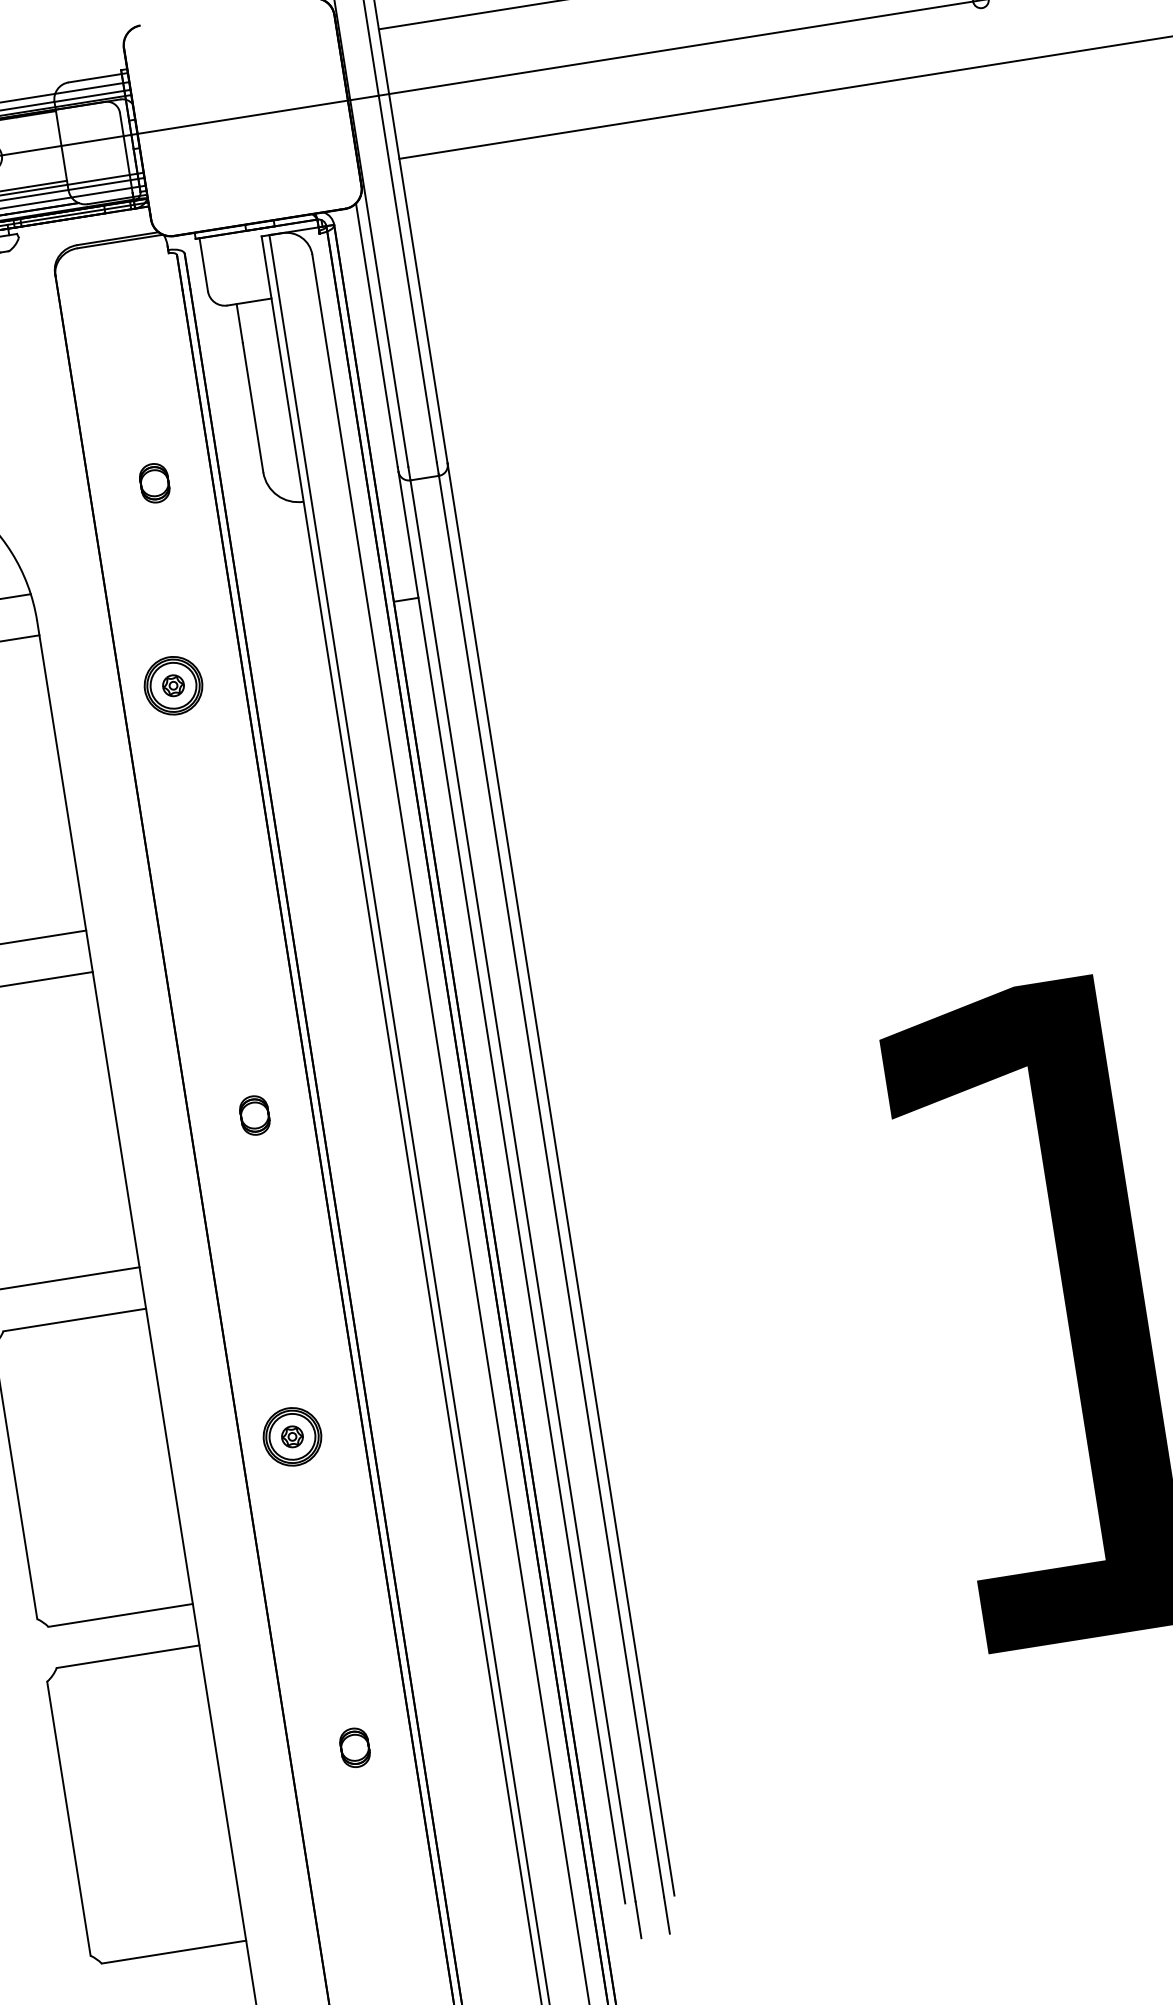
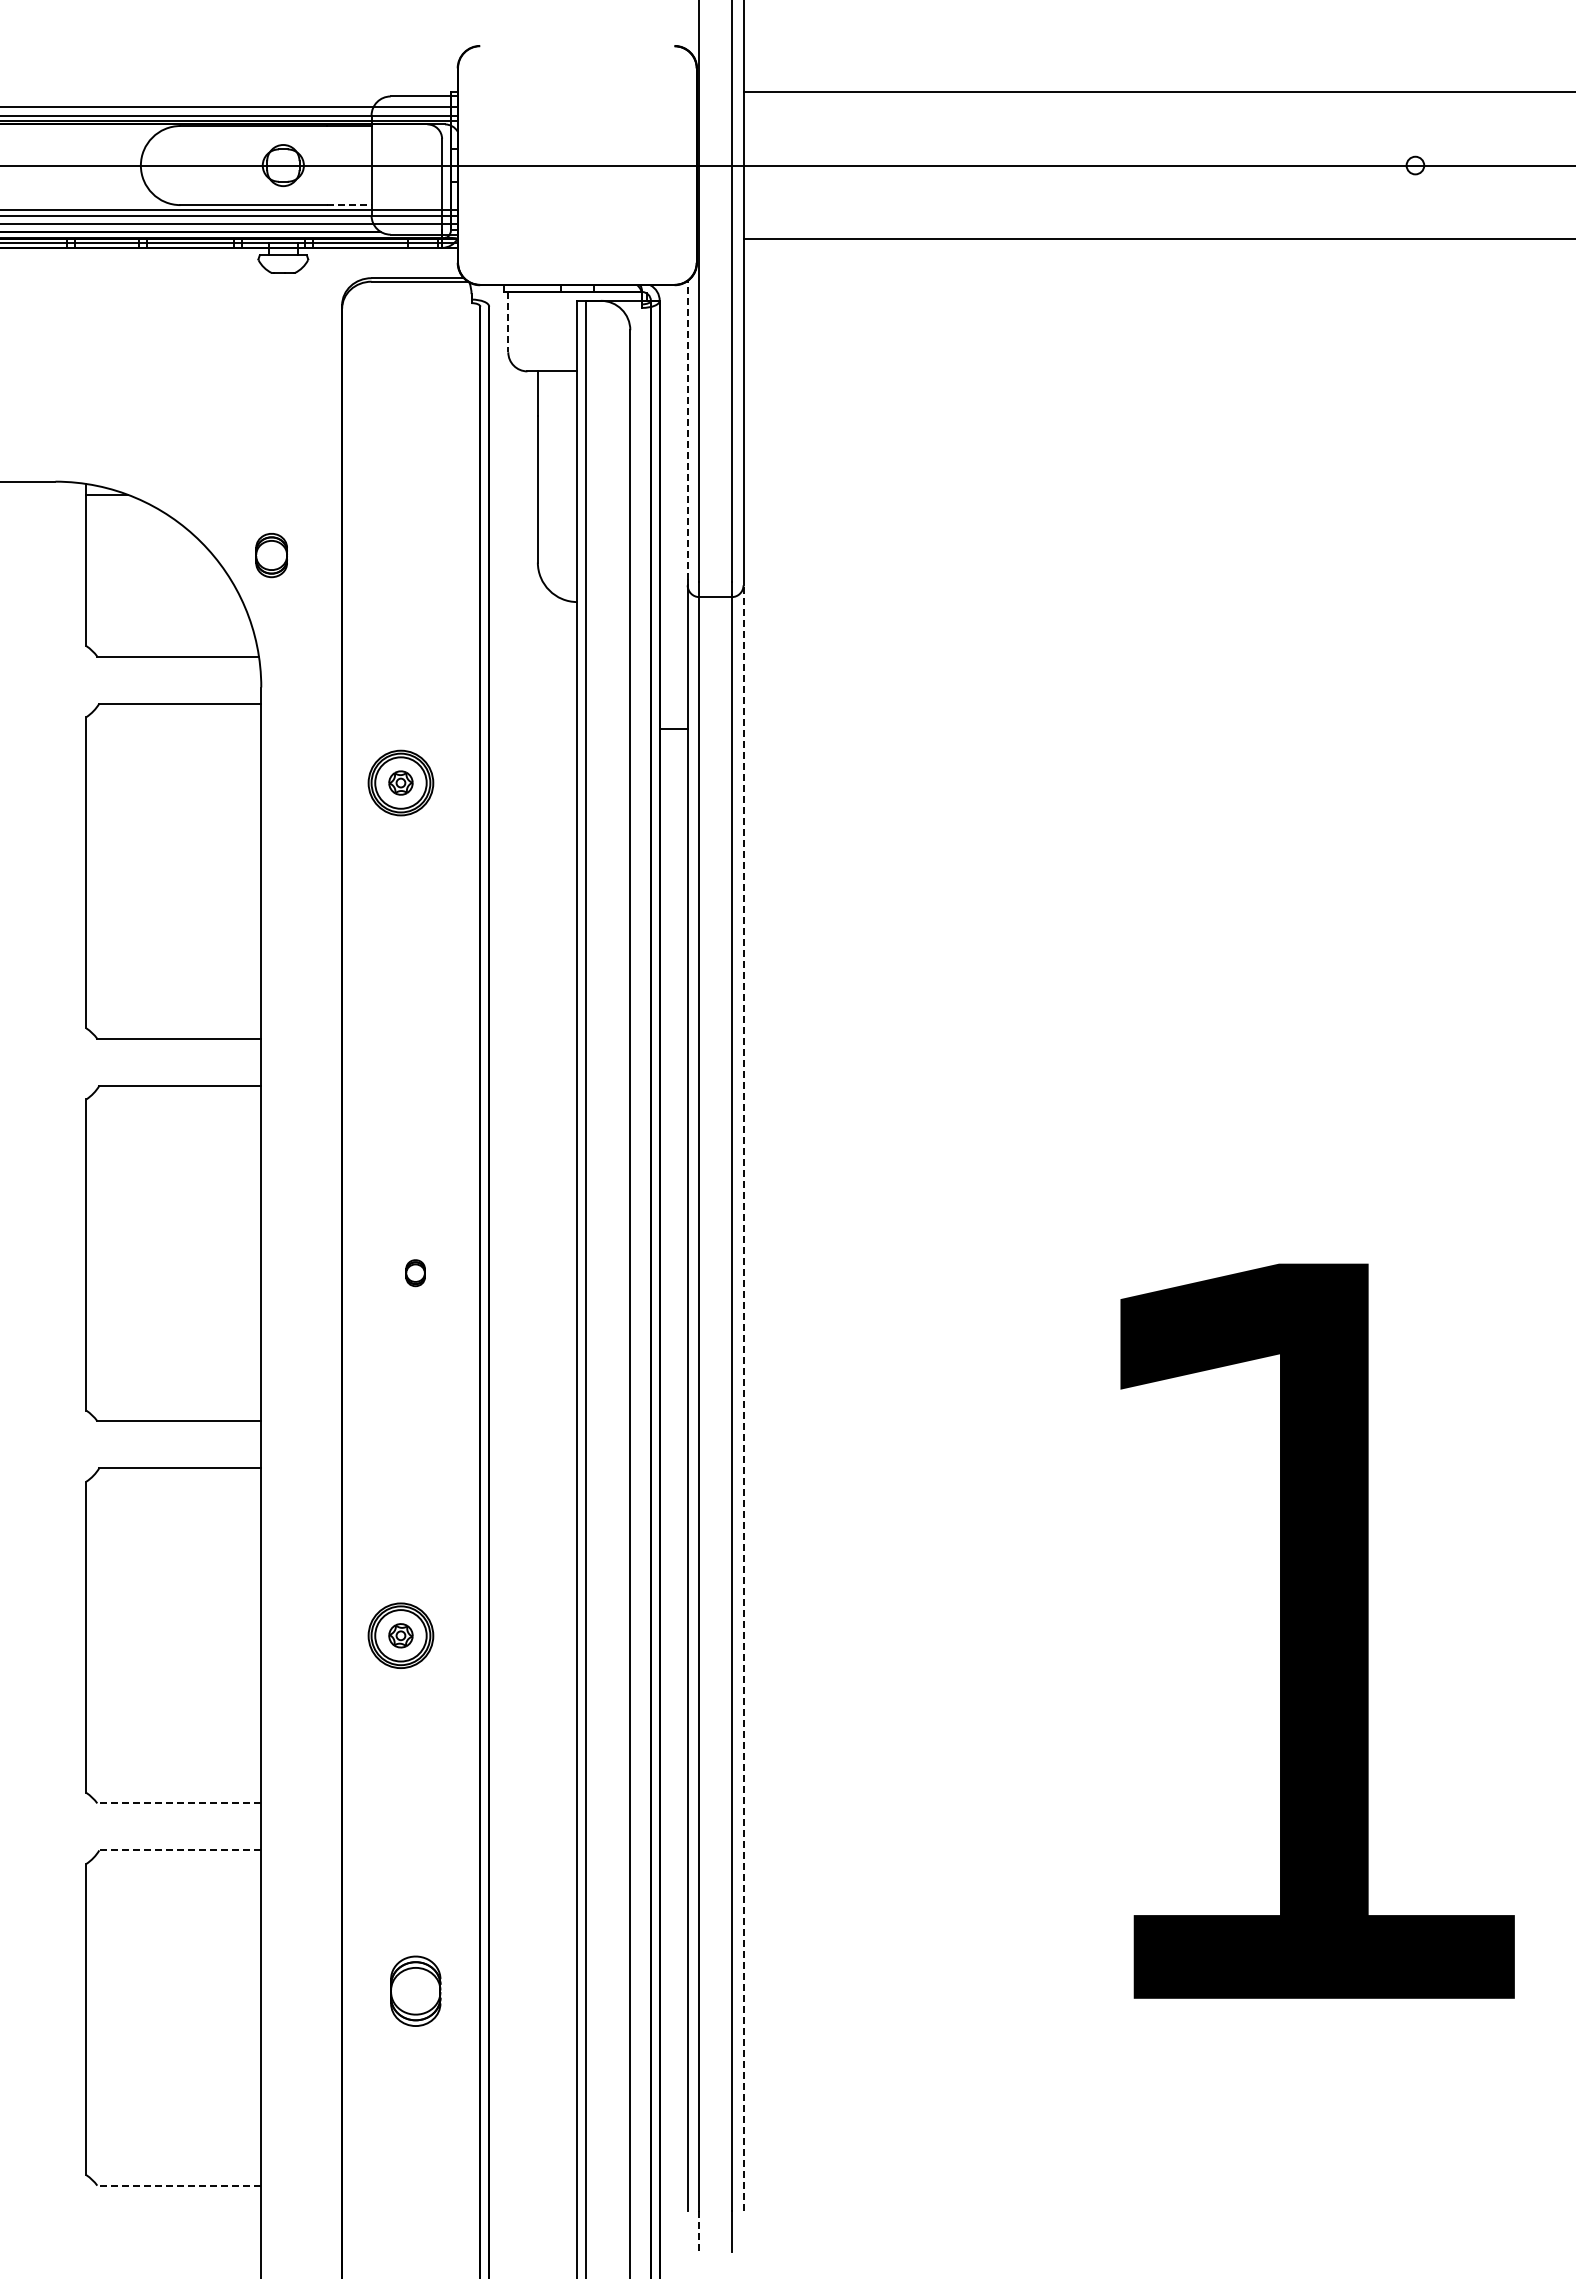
line: (48, 184) -> (350, 205), solid -> dashed
line: (204, 265) -> (508, 322), solid -> dashed
line: (376, 335) -> (687, 430), solid -> dashed
part: (154, 483) -> (271, 555), moved
part: (254, 1114) -> (415, 1272), size x0.6
line: (561, 1180) -> (743, 1398), solid -> dashed
line: (120, 1615) -> (179, 1803), solid -> dashed
line: (128, 1656) -> (180, 1850), solid -> dashed
part: (354, 1747) -> (415, 1990), size x1.6
line: (638, 1919) -> (699, 2231), solid -> dashed
line: (174, 1951) -> (179, 2185), solid -> dashed

